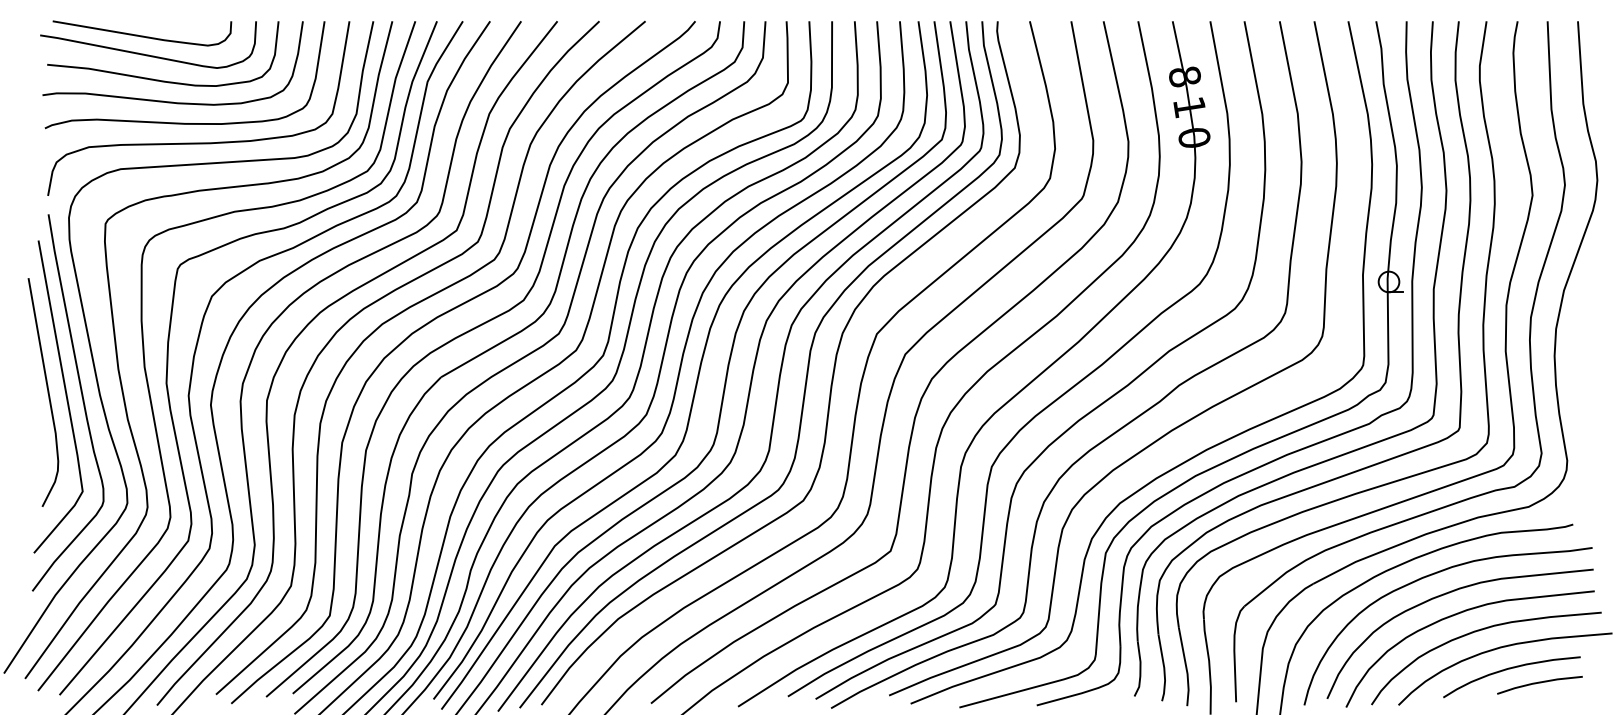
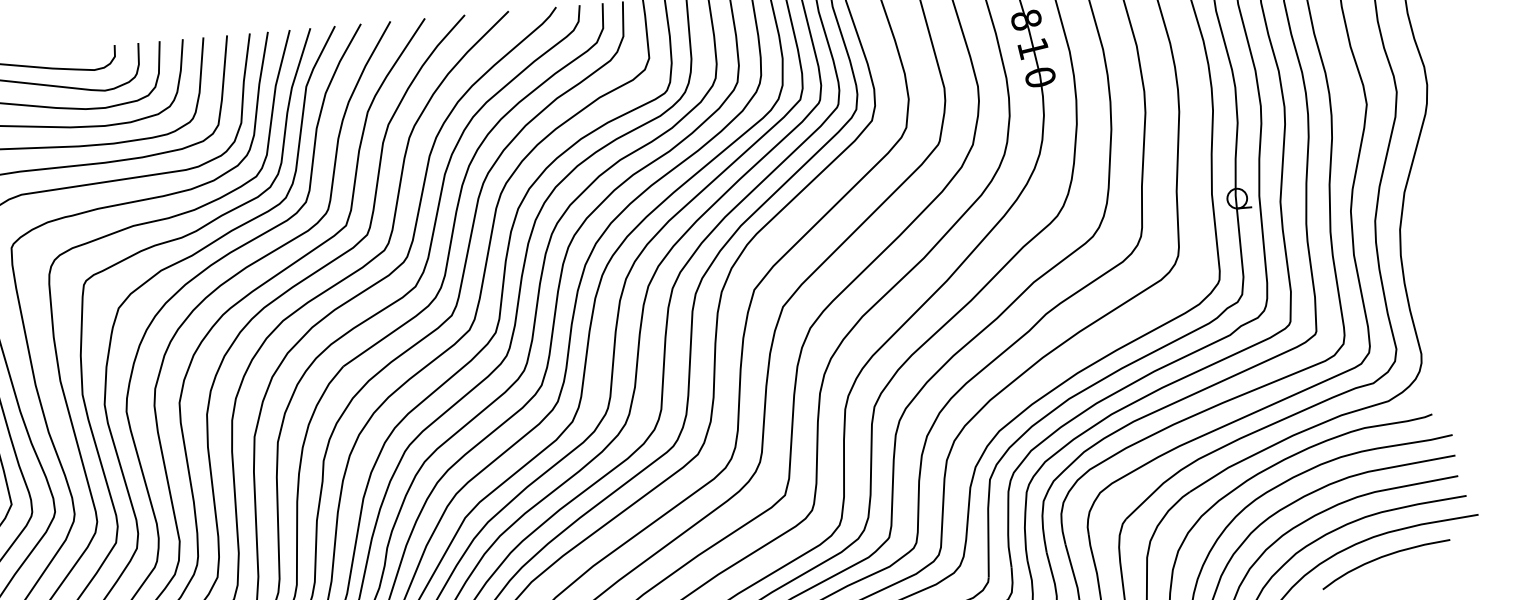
line: (1539, 683) -> (1413, 568), removed

